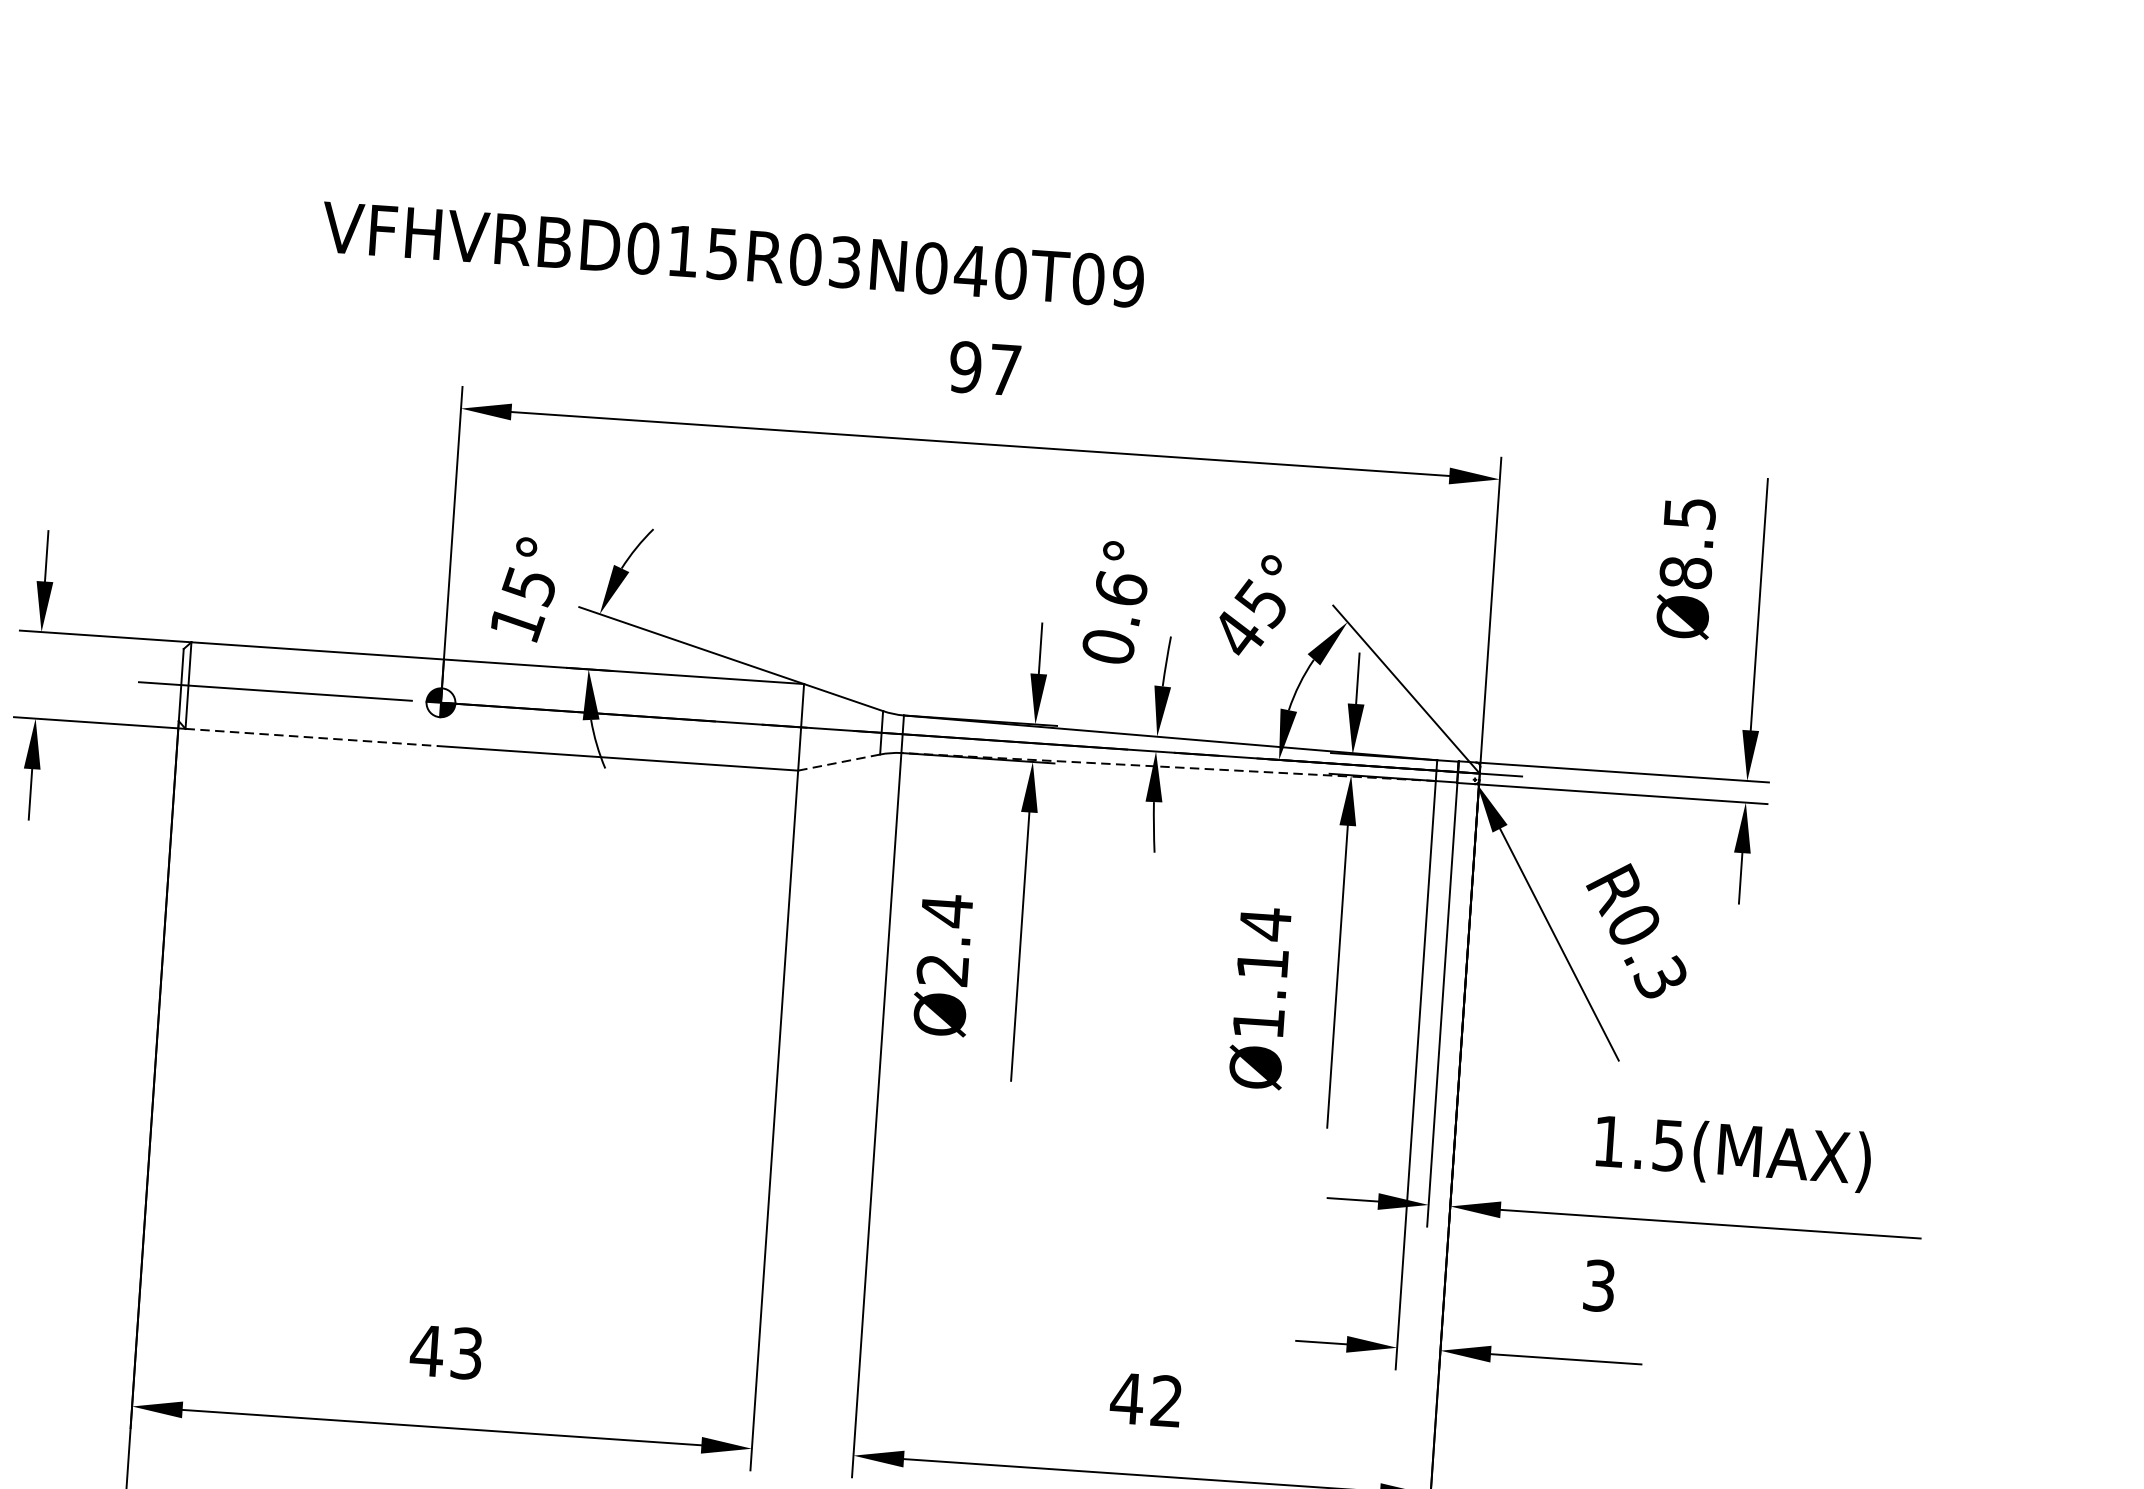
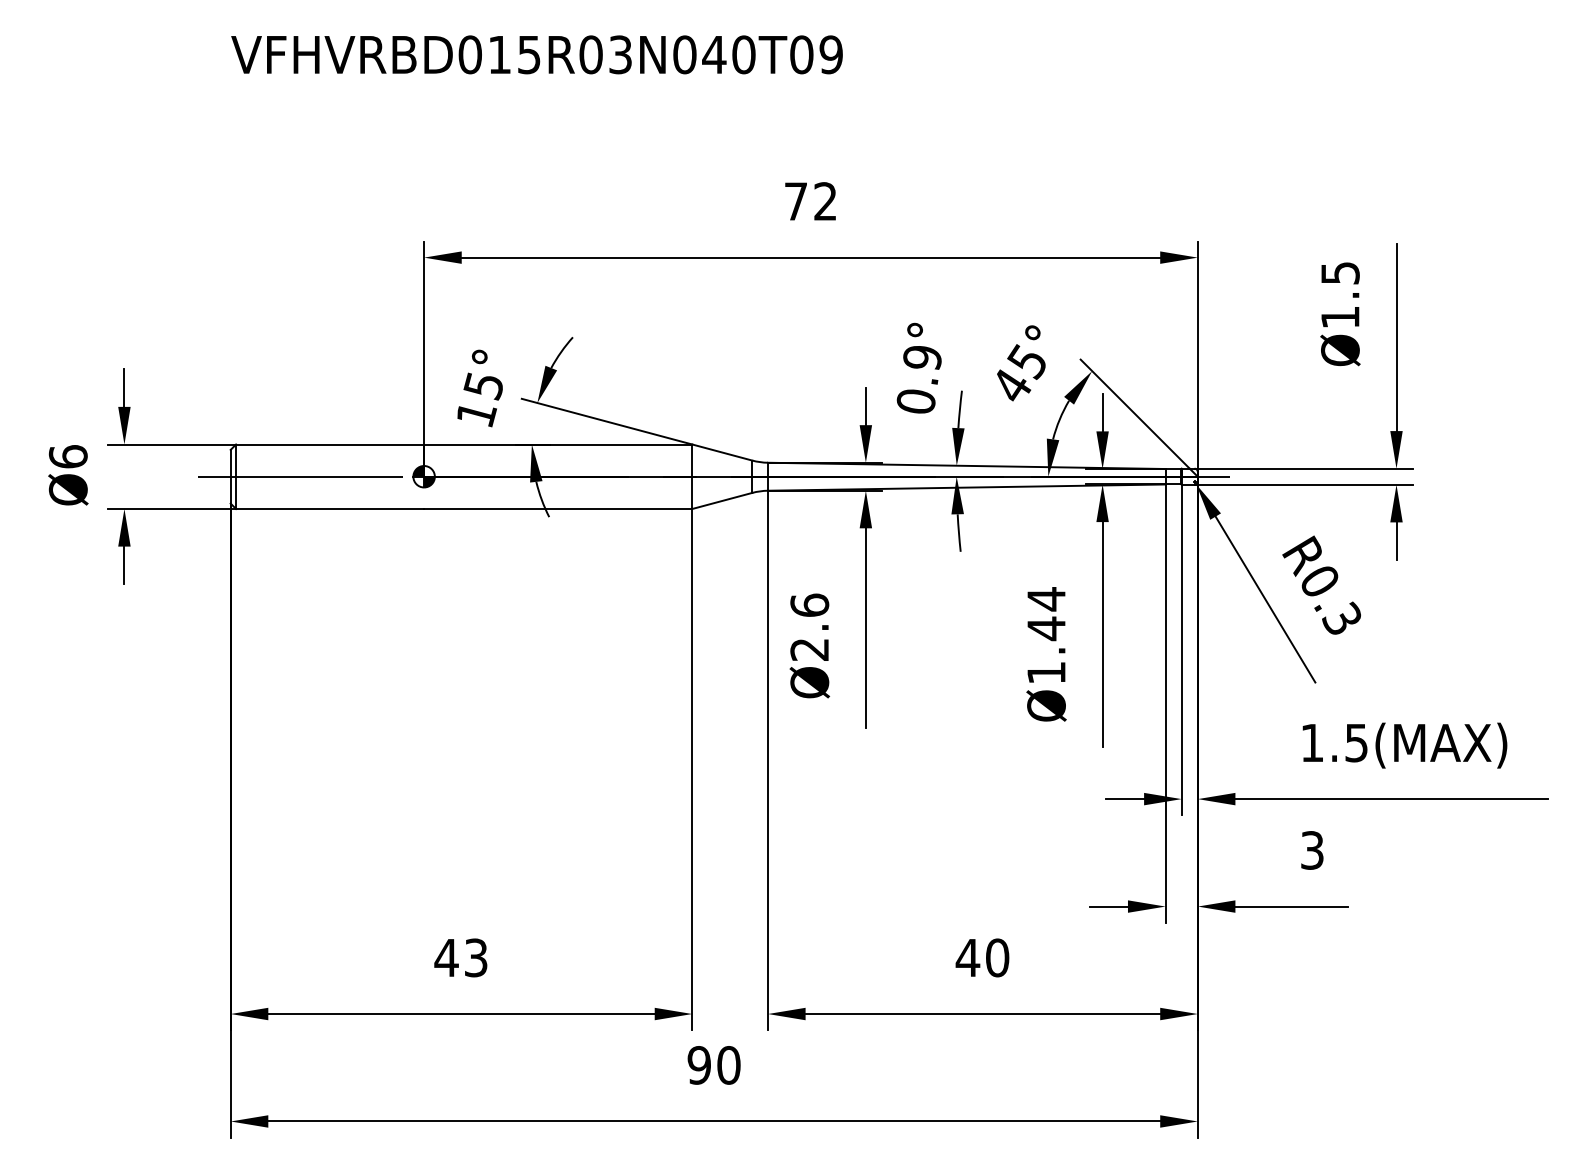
text: (732, 254) -> (536, 54), moved
text: (984, 368) -> (810, 201), 97 -> 72
text: (1686, 571) -> (1340, 316), Ø8.5 -> Ø1.5
text: (1121, 588) -> (922, 357), 0.6° -> 0.9°
line: (312, 736) -> (330, 508), dashed -> solid
line: (839, 761) -> (722, 500), dashed -> solid
line: (1168, 766) -> (966, 487), dashed -> solid
text: (946, 910) -> (809, 605), Ø2.4 -> Ø2.6
text: (1262, 963) -> (1046, 628), Ø1.14 -> Ø1.44
text: (1166, 1400) -> (997, 957), 42 -> 40

